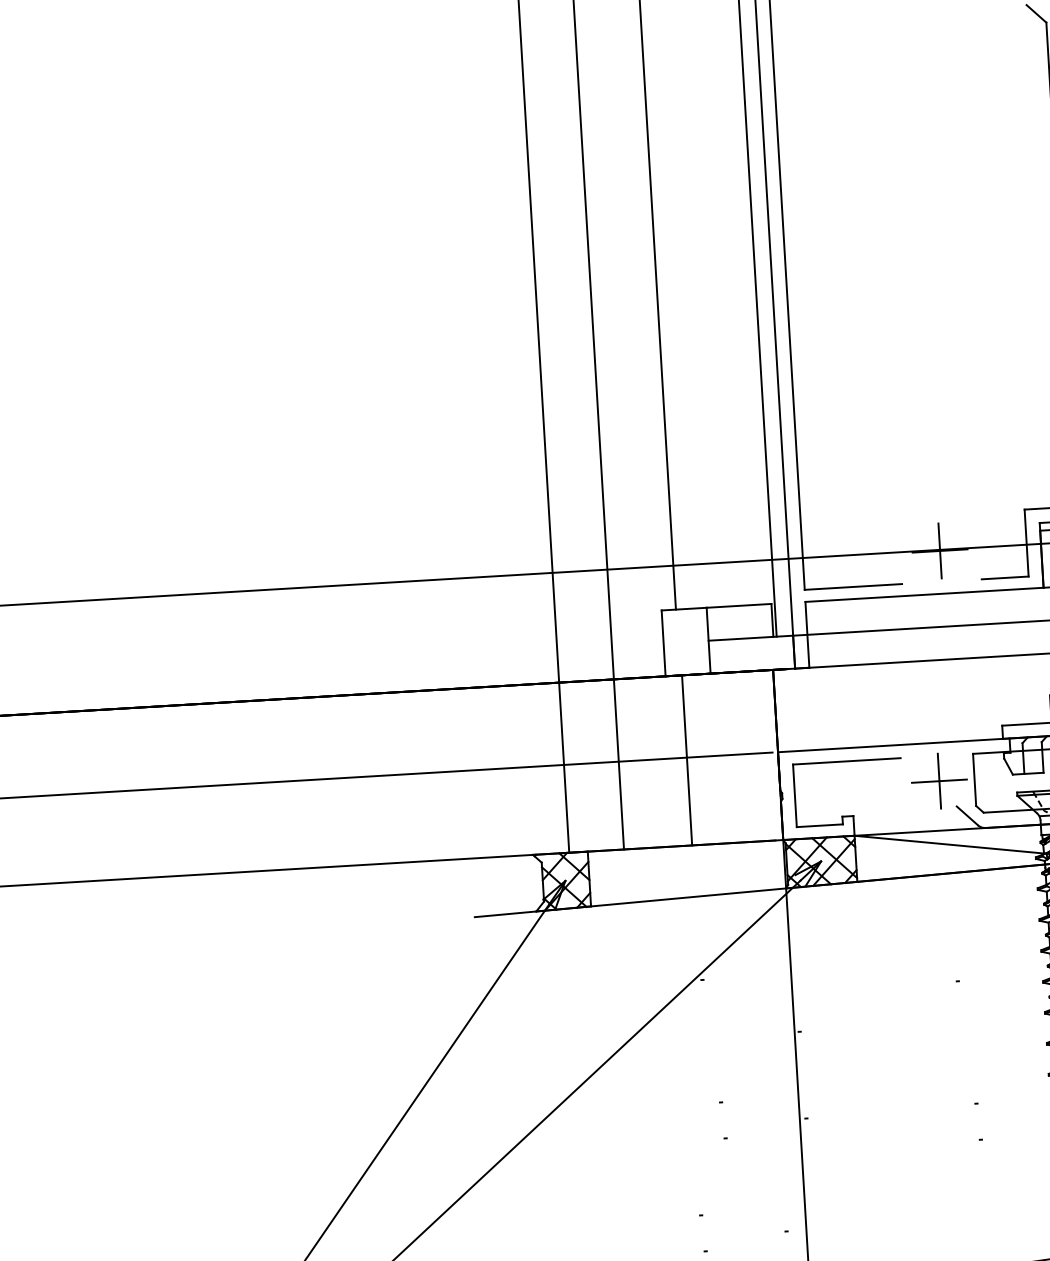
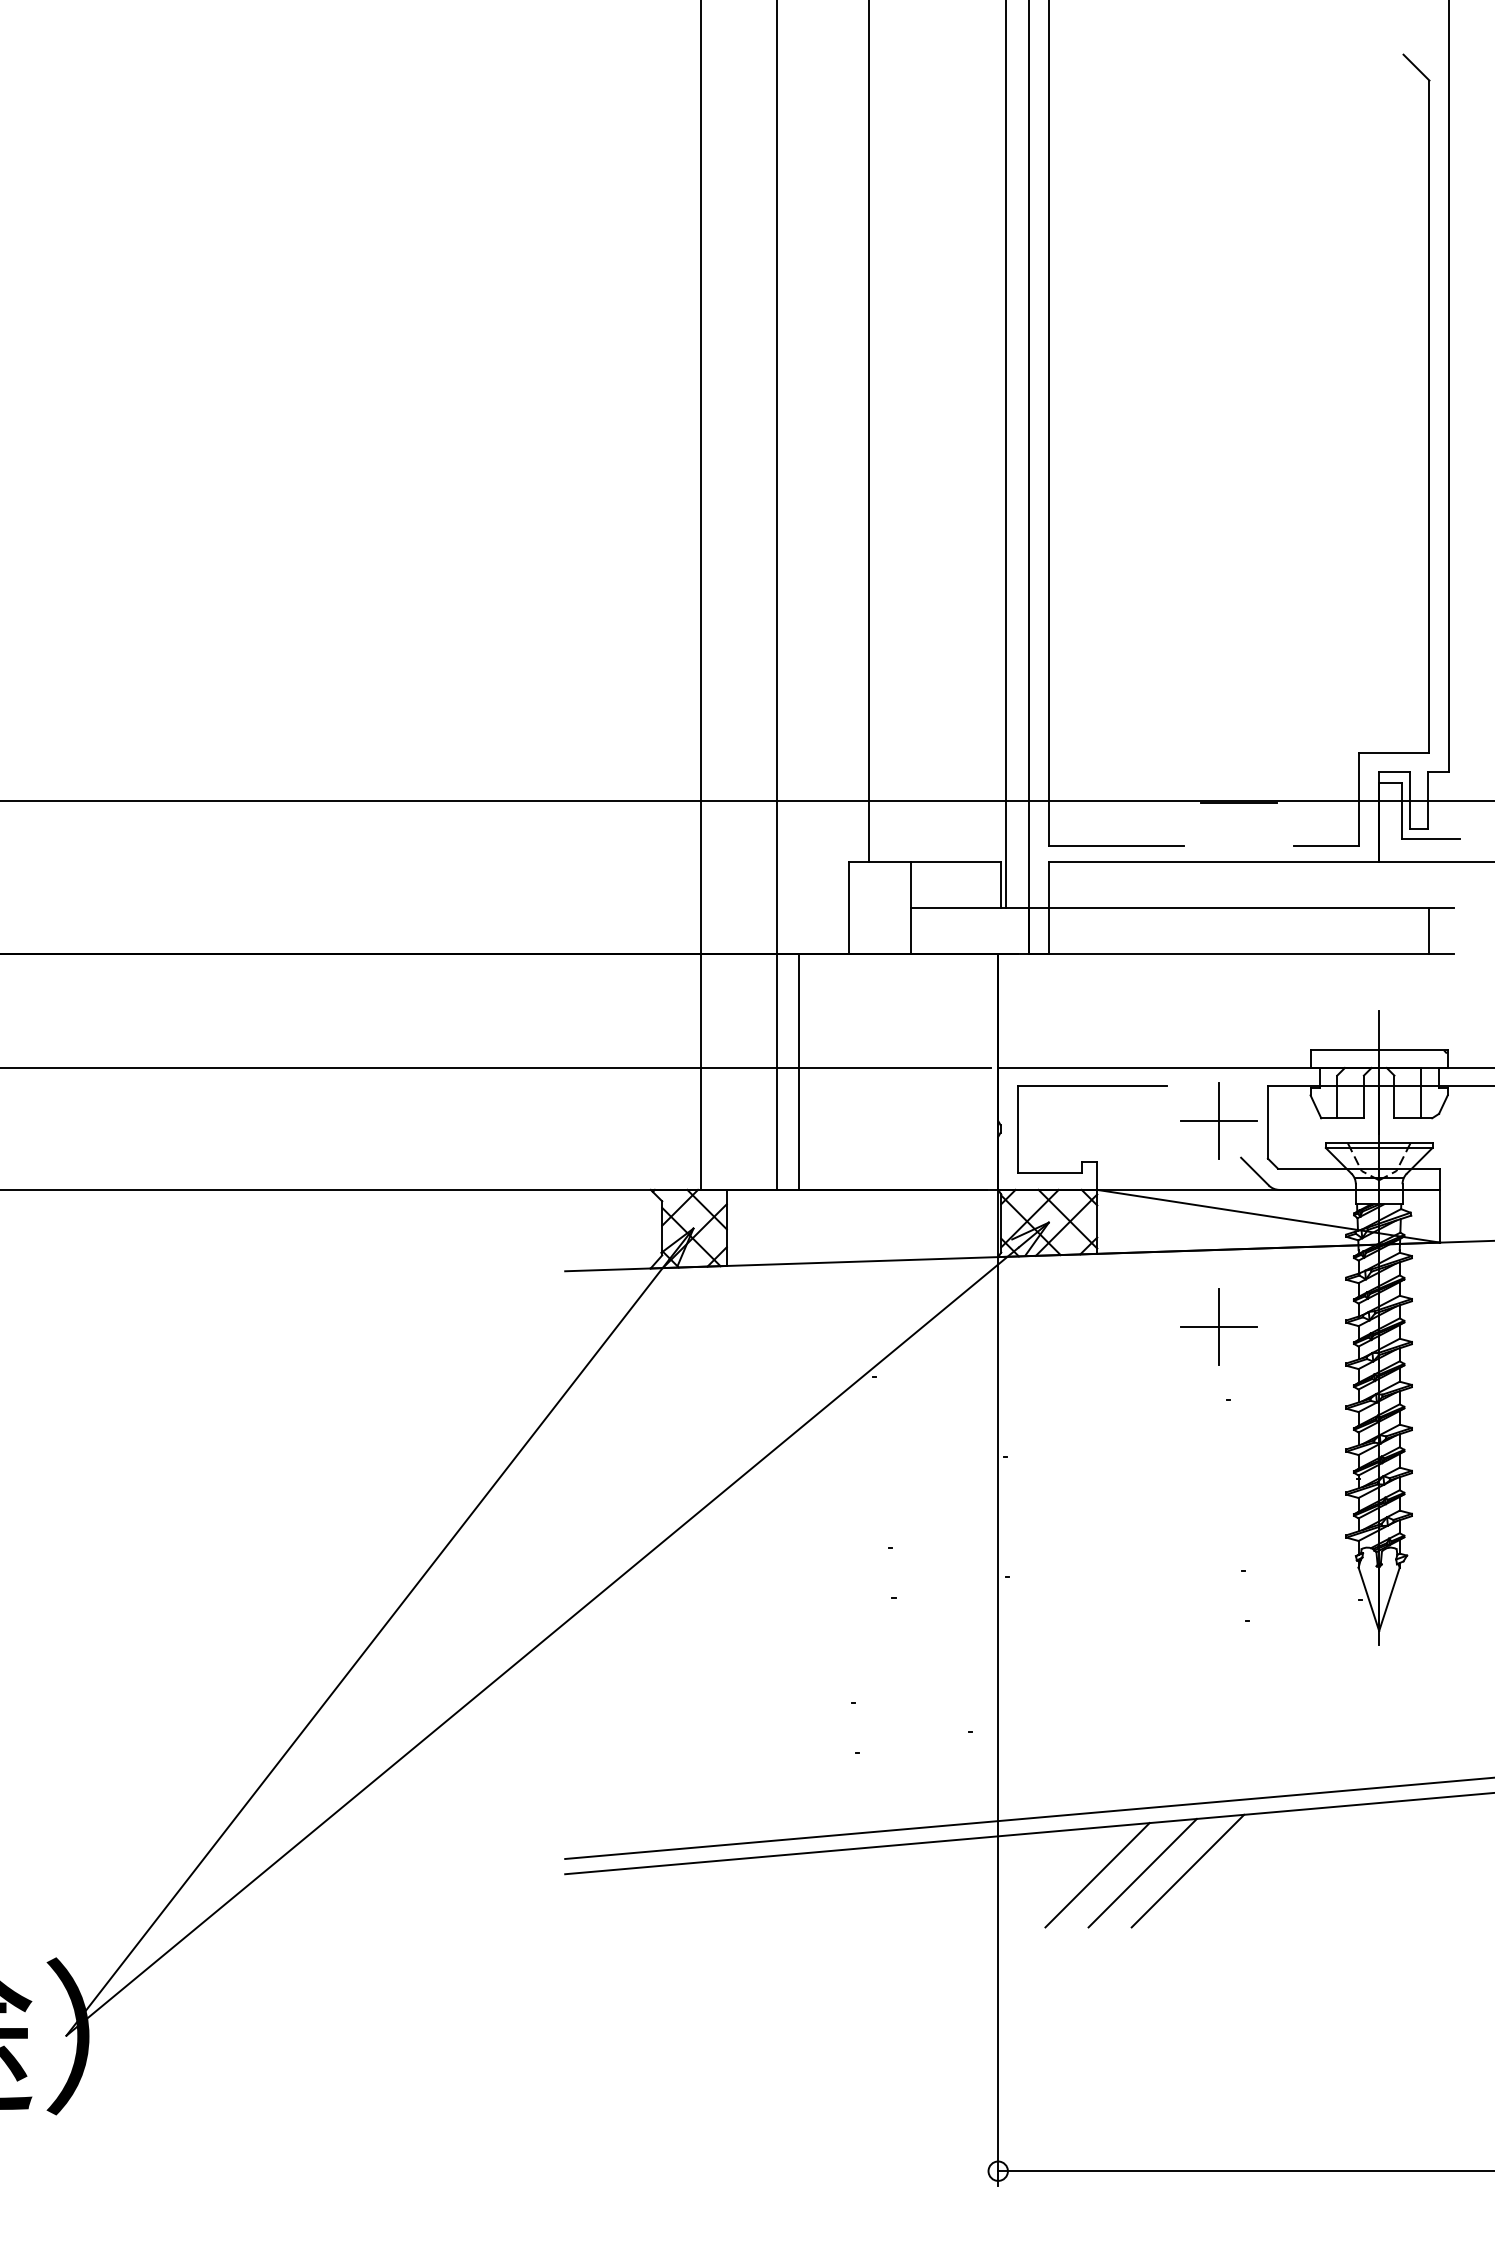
line: (939, 550) -> (1238, 802), removed
line: (686, 760) -> (798, 1071), moved
part: (947, 928) -> (1218, 1326), added

